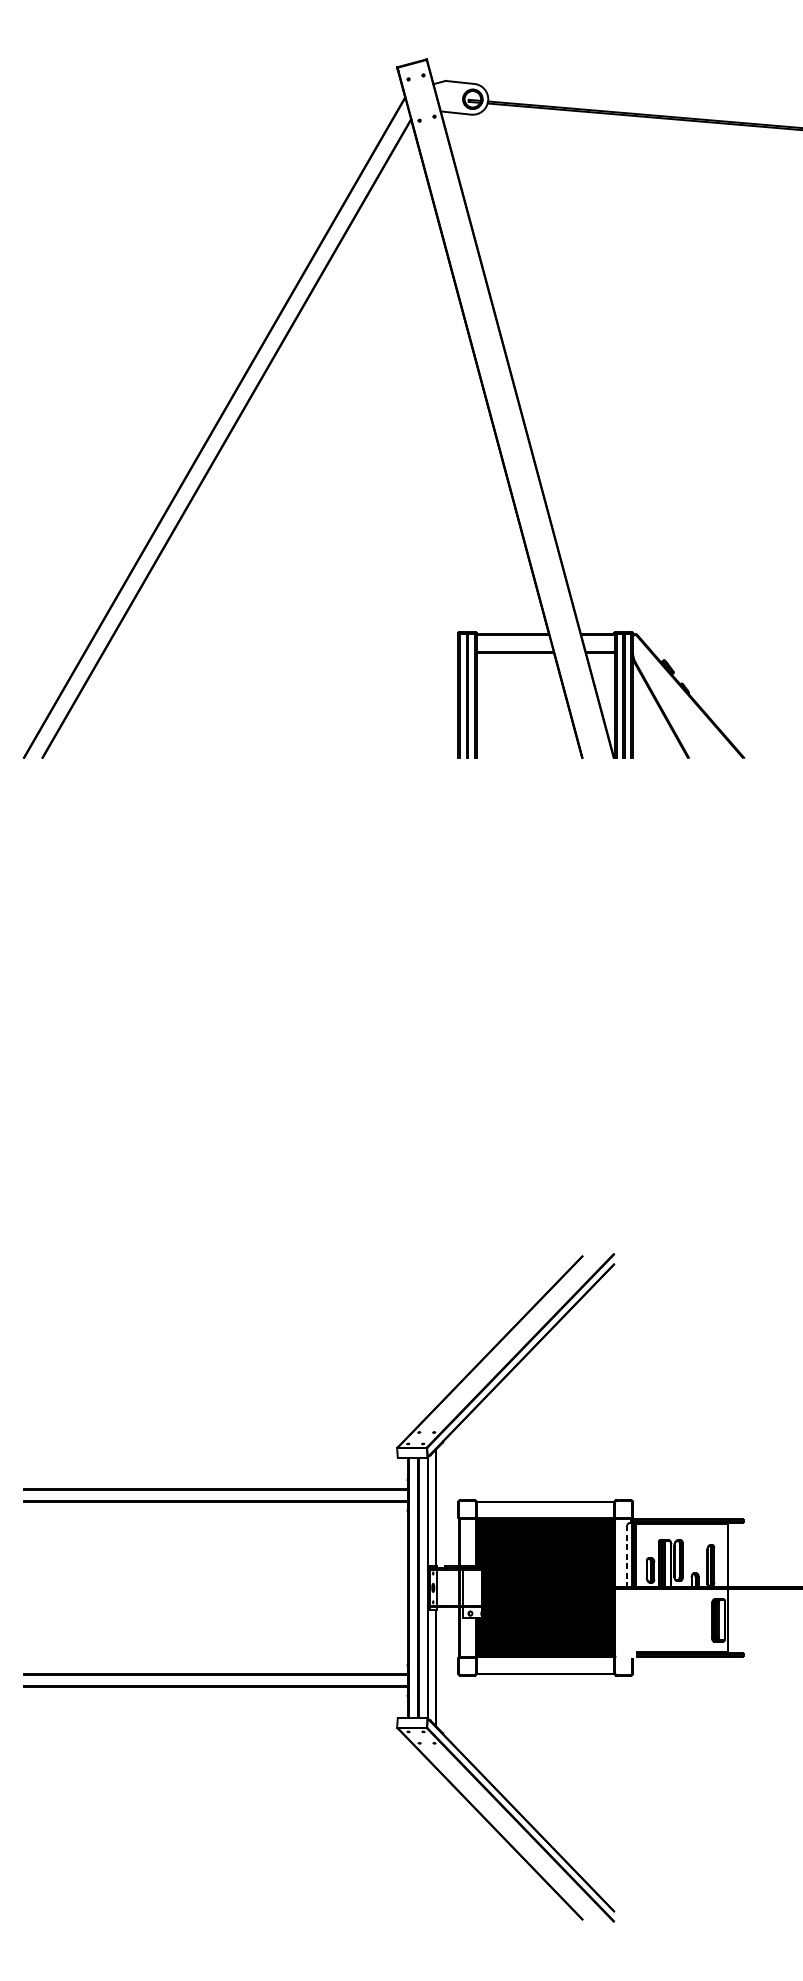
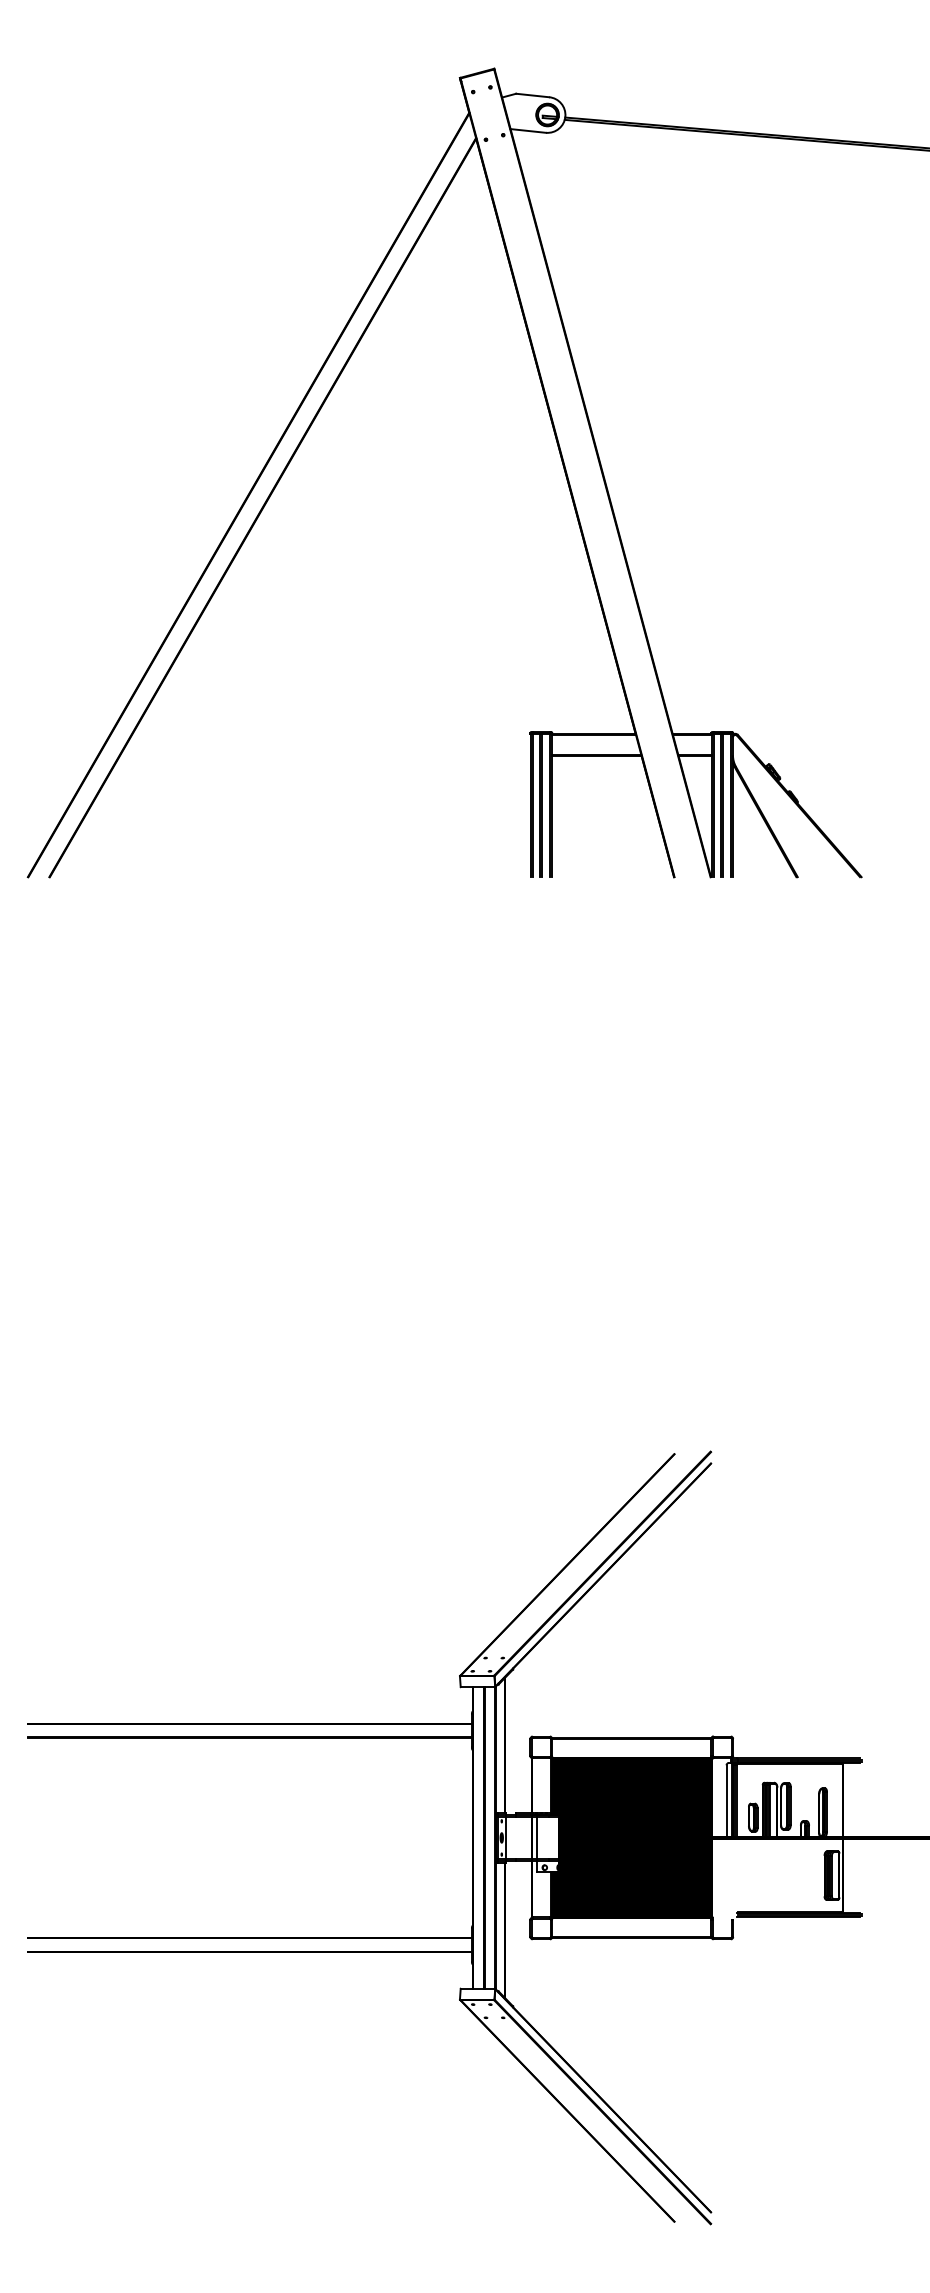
line: (627, 1556) -> (726, 1801), dashed -> solid

